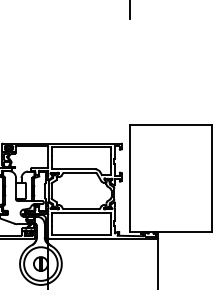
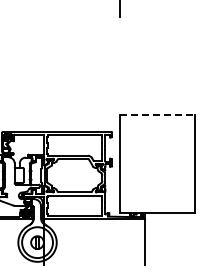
line: (171, 125) -> (157, 115), solid -> dashed

